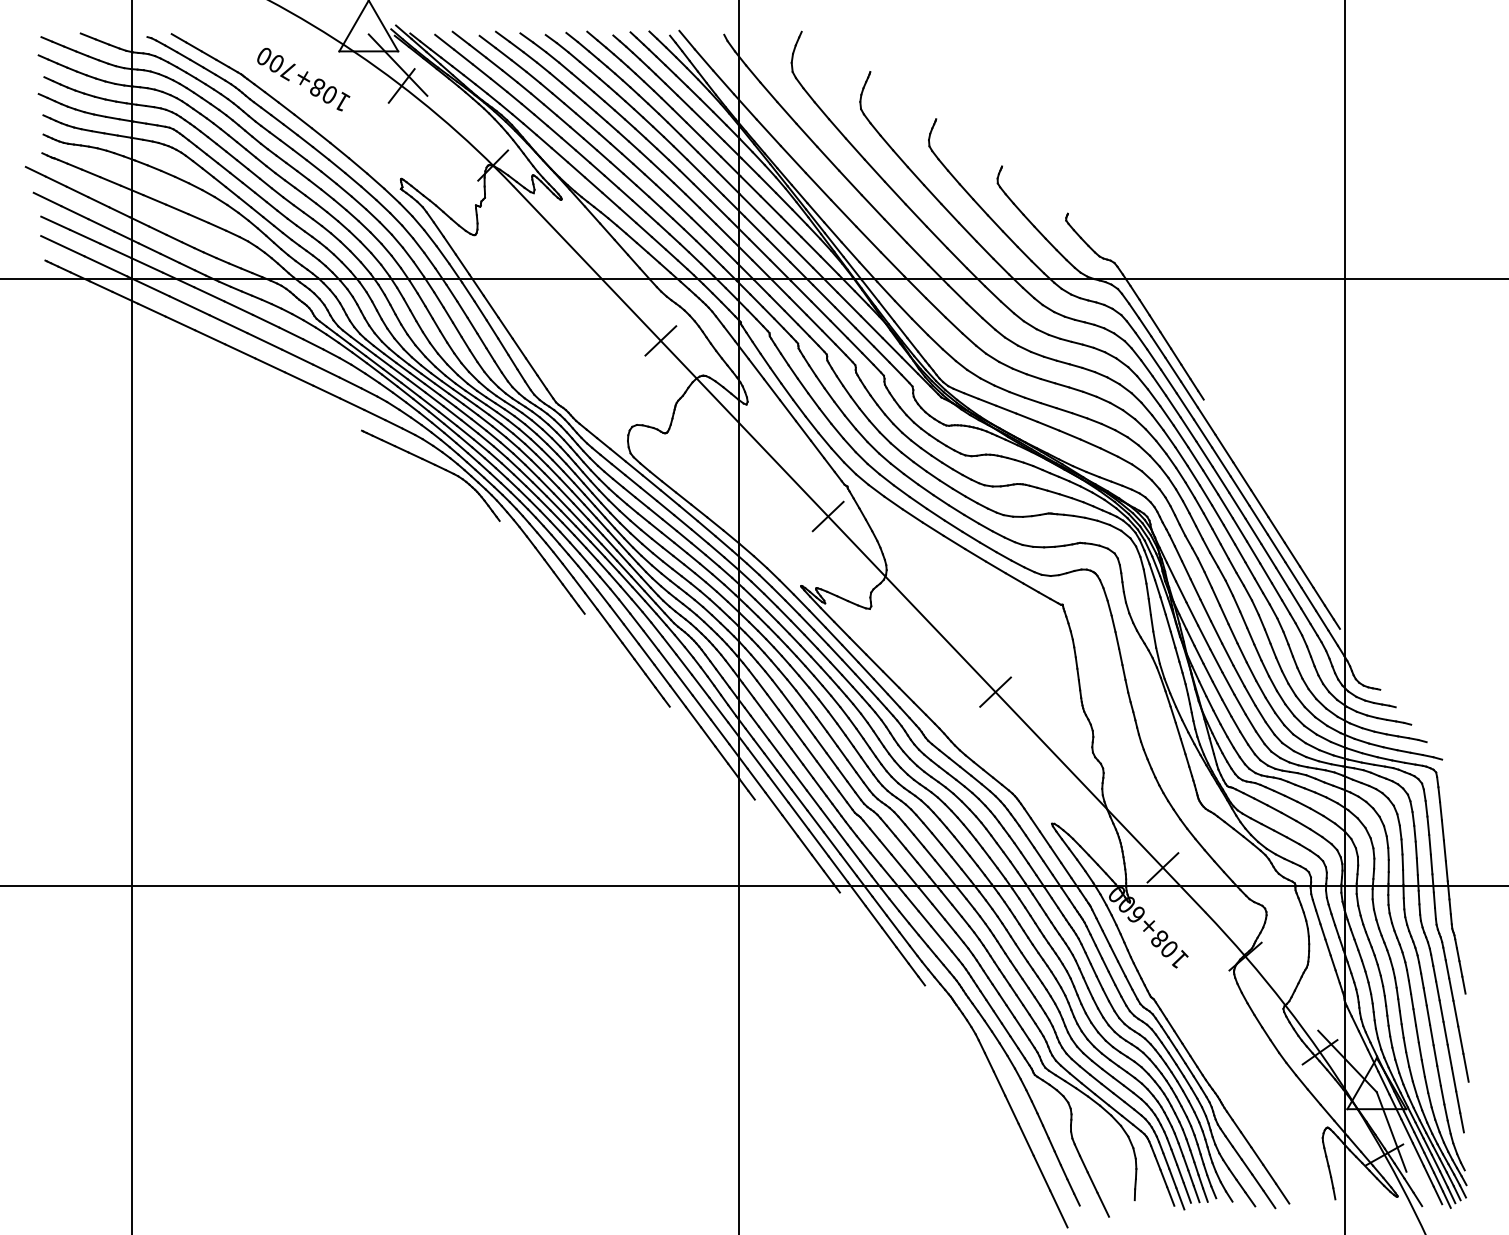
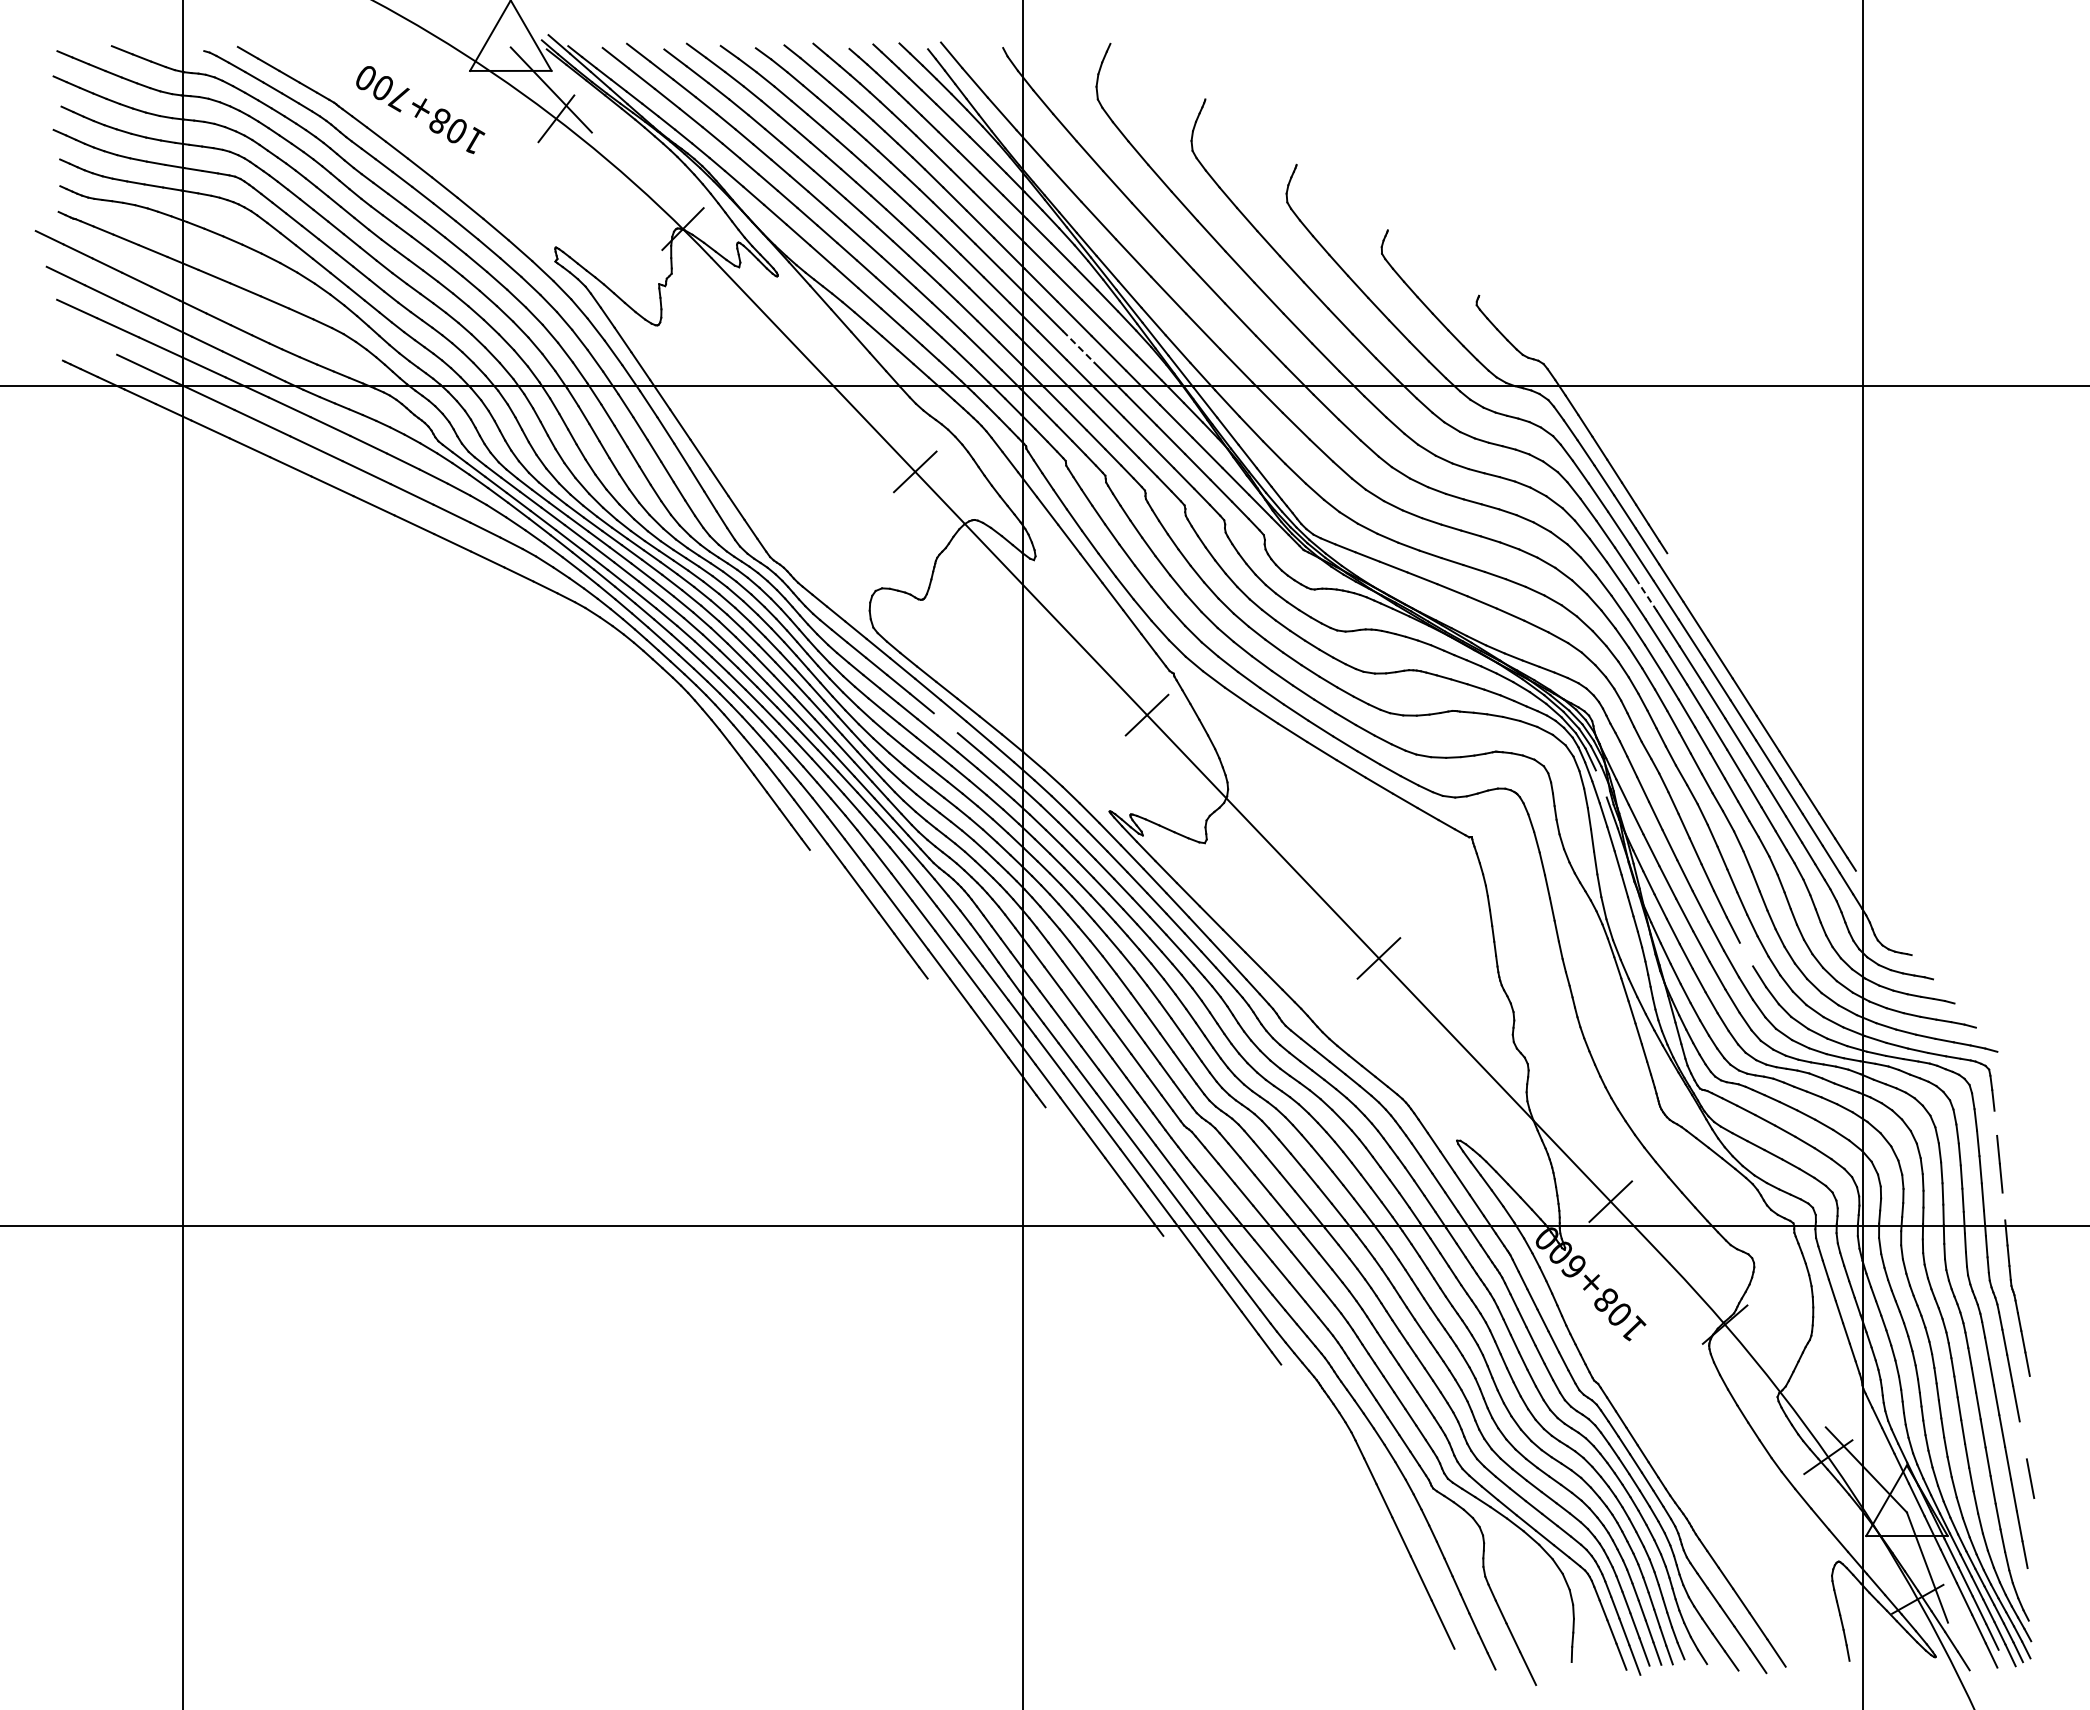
line: (62, 246) -> (86, 340), removed
line: (778, 250) -> (1078, 346), solid -> dashed
line: (1188, 429) -> (1646, 594), solid -> dashed
part: (435, 466) -> (603, 645), removed
line: (682, 522) -> (945, 723), removed
line: (1155, 565) -> (1600, 783), removed
line: (1260, 689) -> (1746, 954), removed
line: (1440, 810) -> (1995, 1122), removed
line: (1446, 871) -> (2003, 1206), removed
line: (1460, 1040) -> (2022, 1440), removed
line: (1446, 1199) -> (2003, 1660), removed
line: (1058, 1208) -> (1466, 1673), removed

